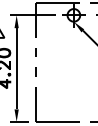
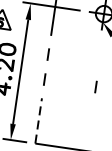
line: (75, 71) -> (95, 86), added
line: (35, 104) -> (38, 121), solid -> dashed

